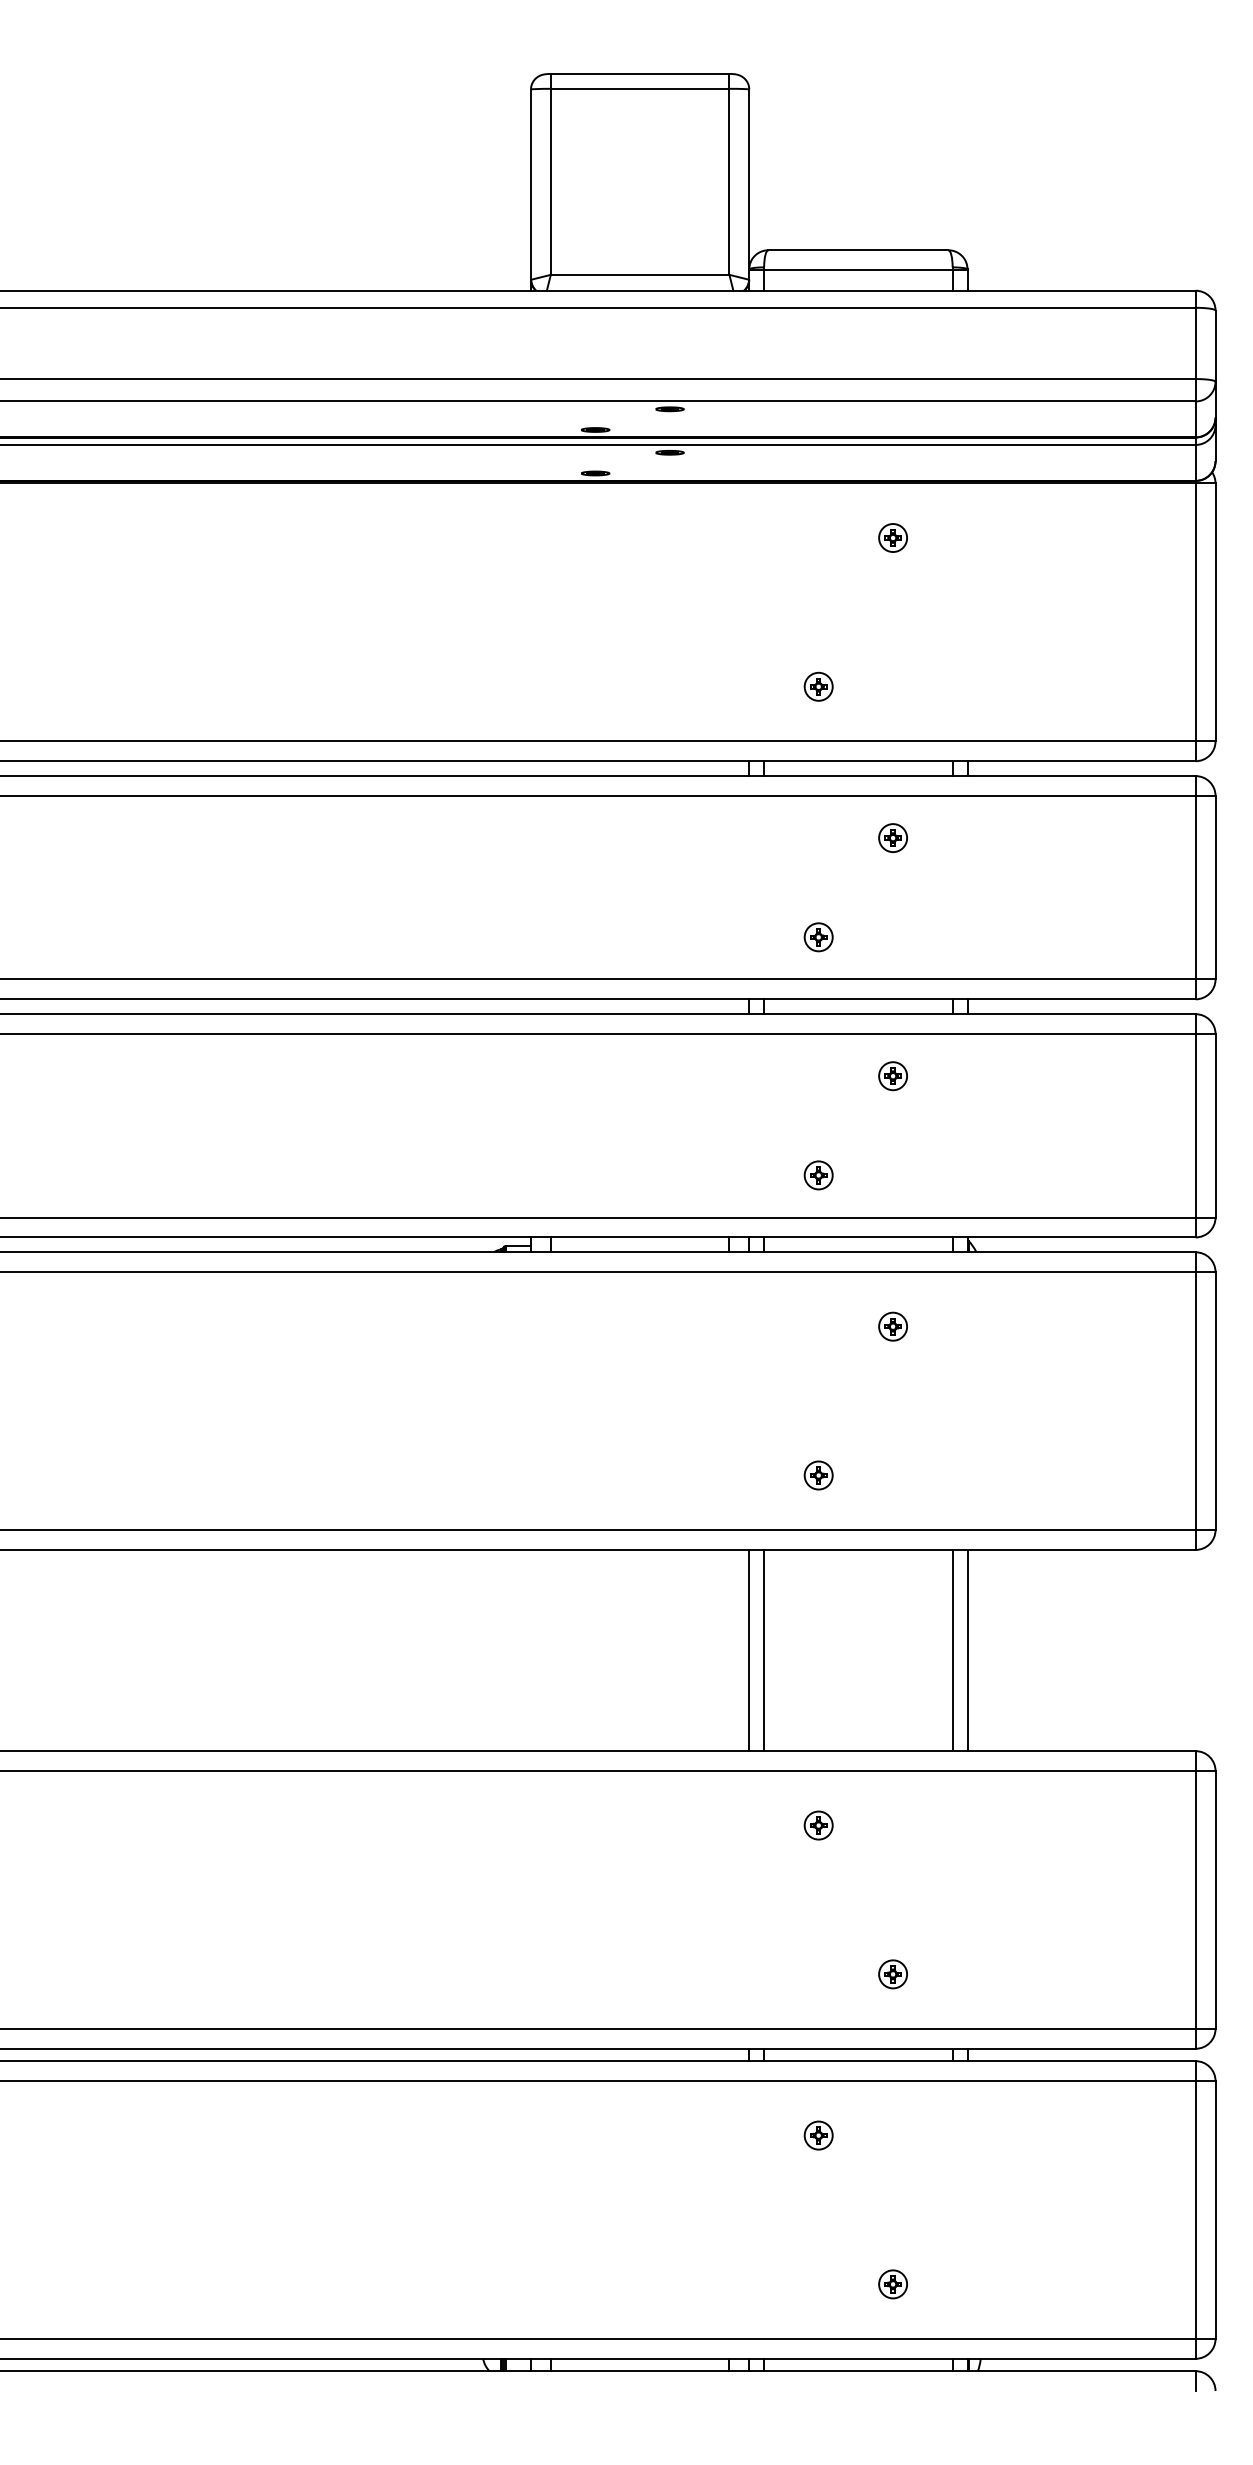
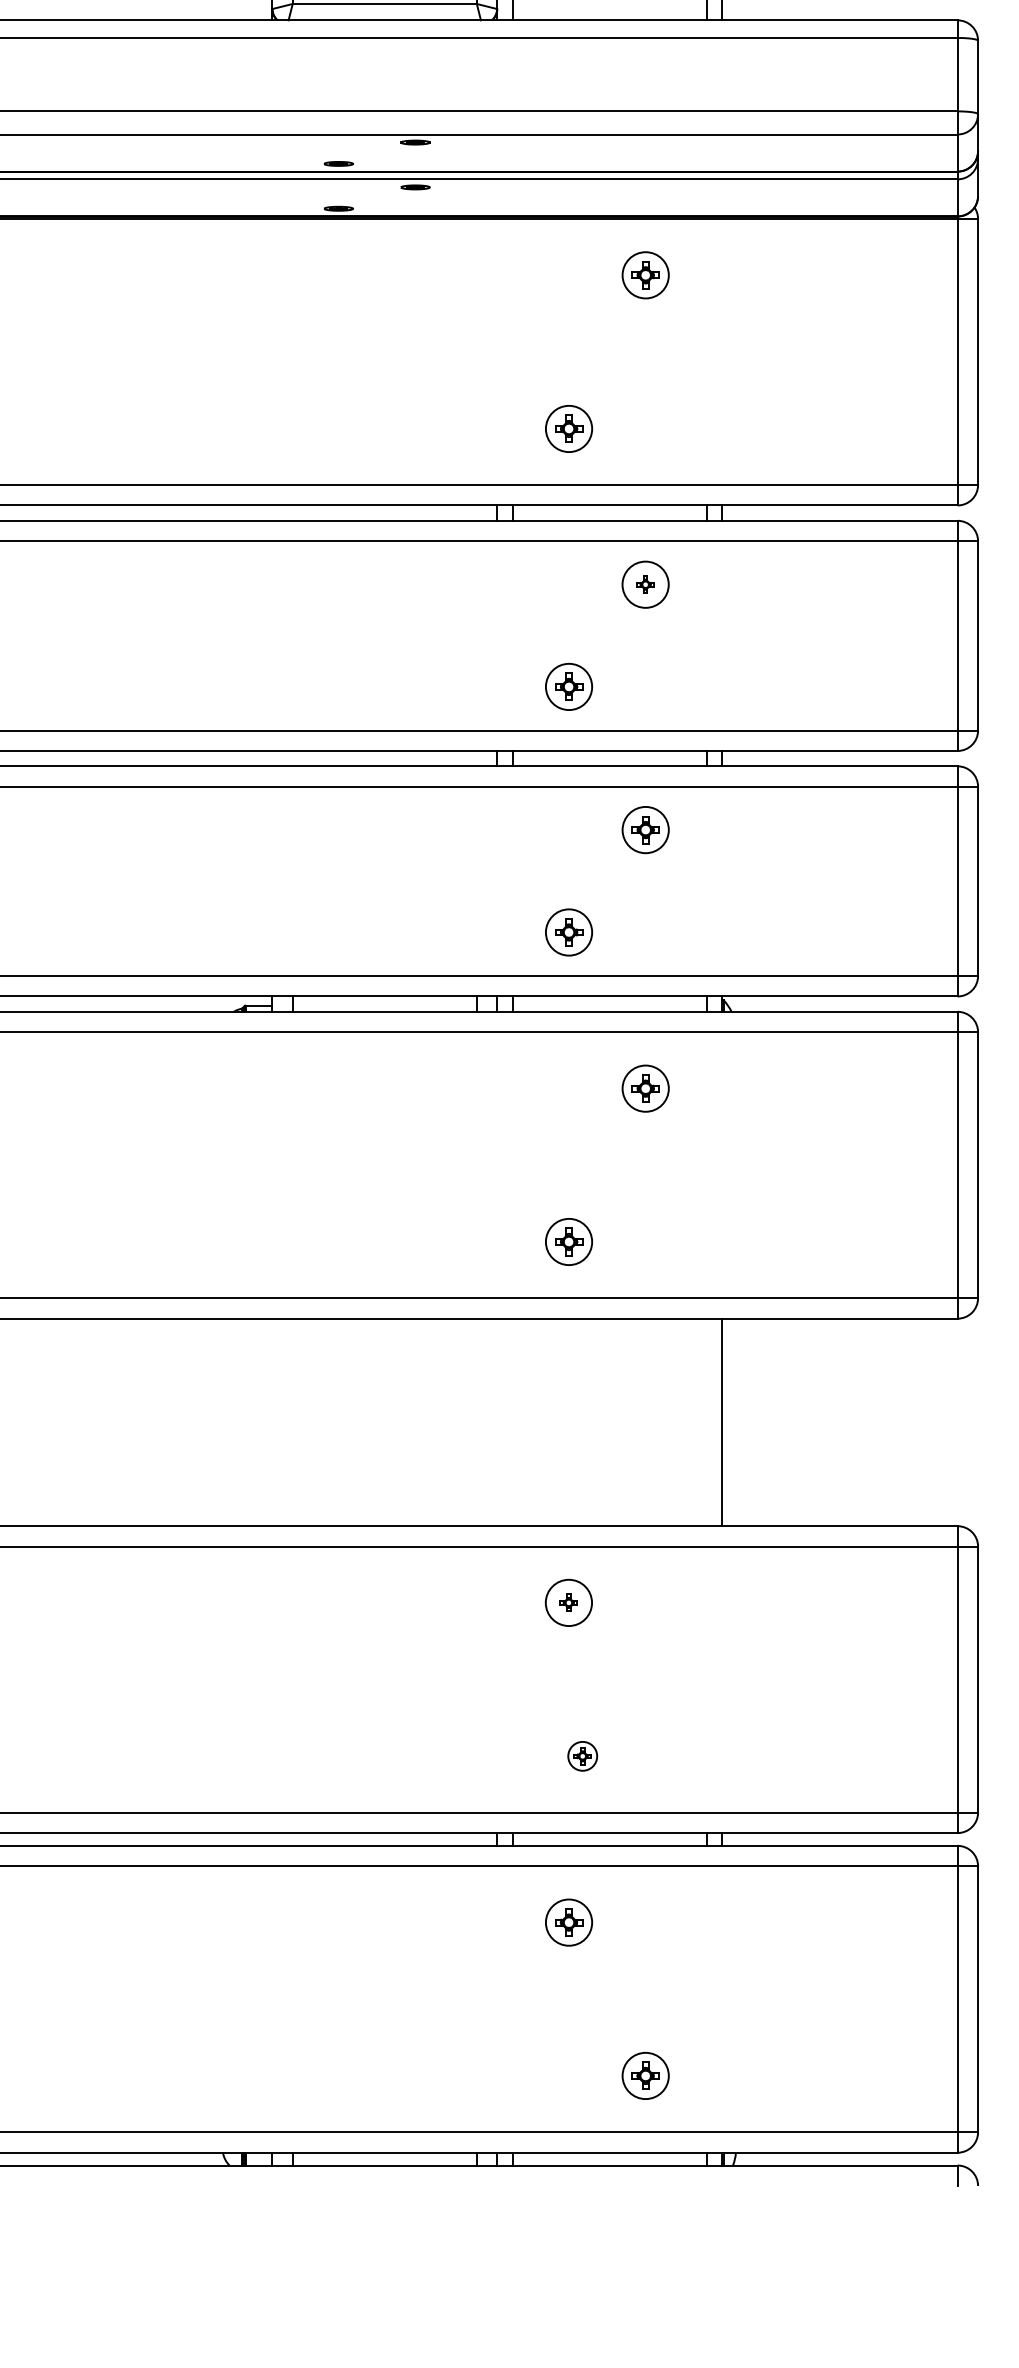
part: (892, 537) -> (645, 274), size x1.6
part: (818, 686) -> (568, 428), size x1.6
circle: (893, 838) -> (646, 585), size x1.6
part: (818, 937) -> (568, 687), size x1.6
part: (892, 1076) -> (645, 830), size x1.6
part: (818, 1175) -> (568, 932), size x1.6
part: (892, 1326) -> (645, 1088), size x1.6
part: (818, 1475) -> (568, 1241), size x1.6
line: (749, 1650) -> (497, 1422), removed
line: (764, 1650) -> (513, 1422), removed
line: (952, 1650) -> (706, 1422), removed
circle: (818, 1825) -> (568, 1602), size x1.6
part: (892, 1974) -> (582, 1756), moved
part: (818, 2135) -> (568, 1922), size x1.6
part: (892, 2284) -> (645, 2076), size x1.6

